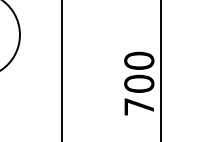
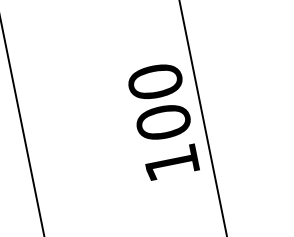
text: (138, 106) -> (170, 162), 700 -> 100

